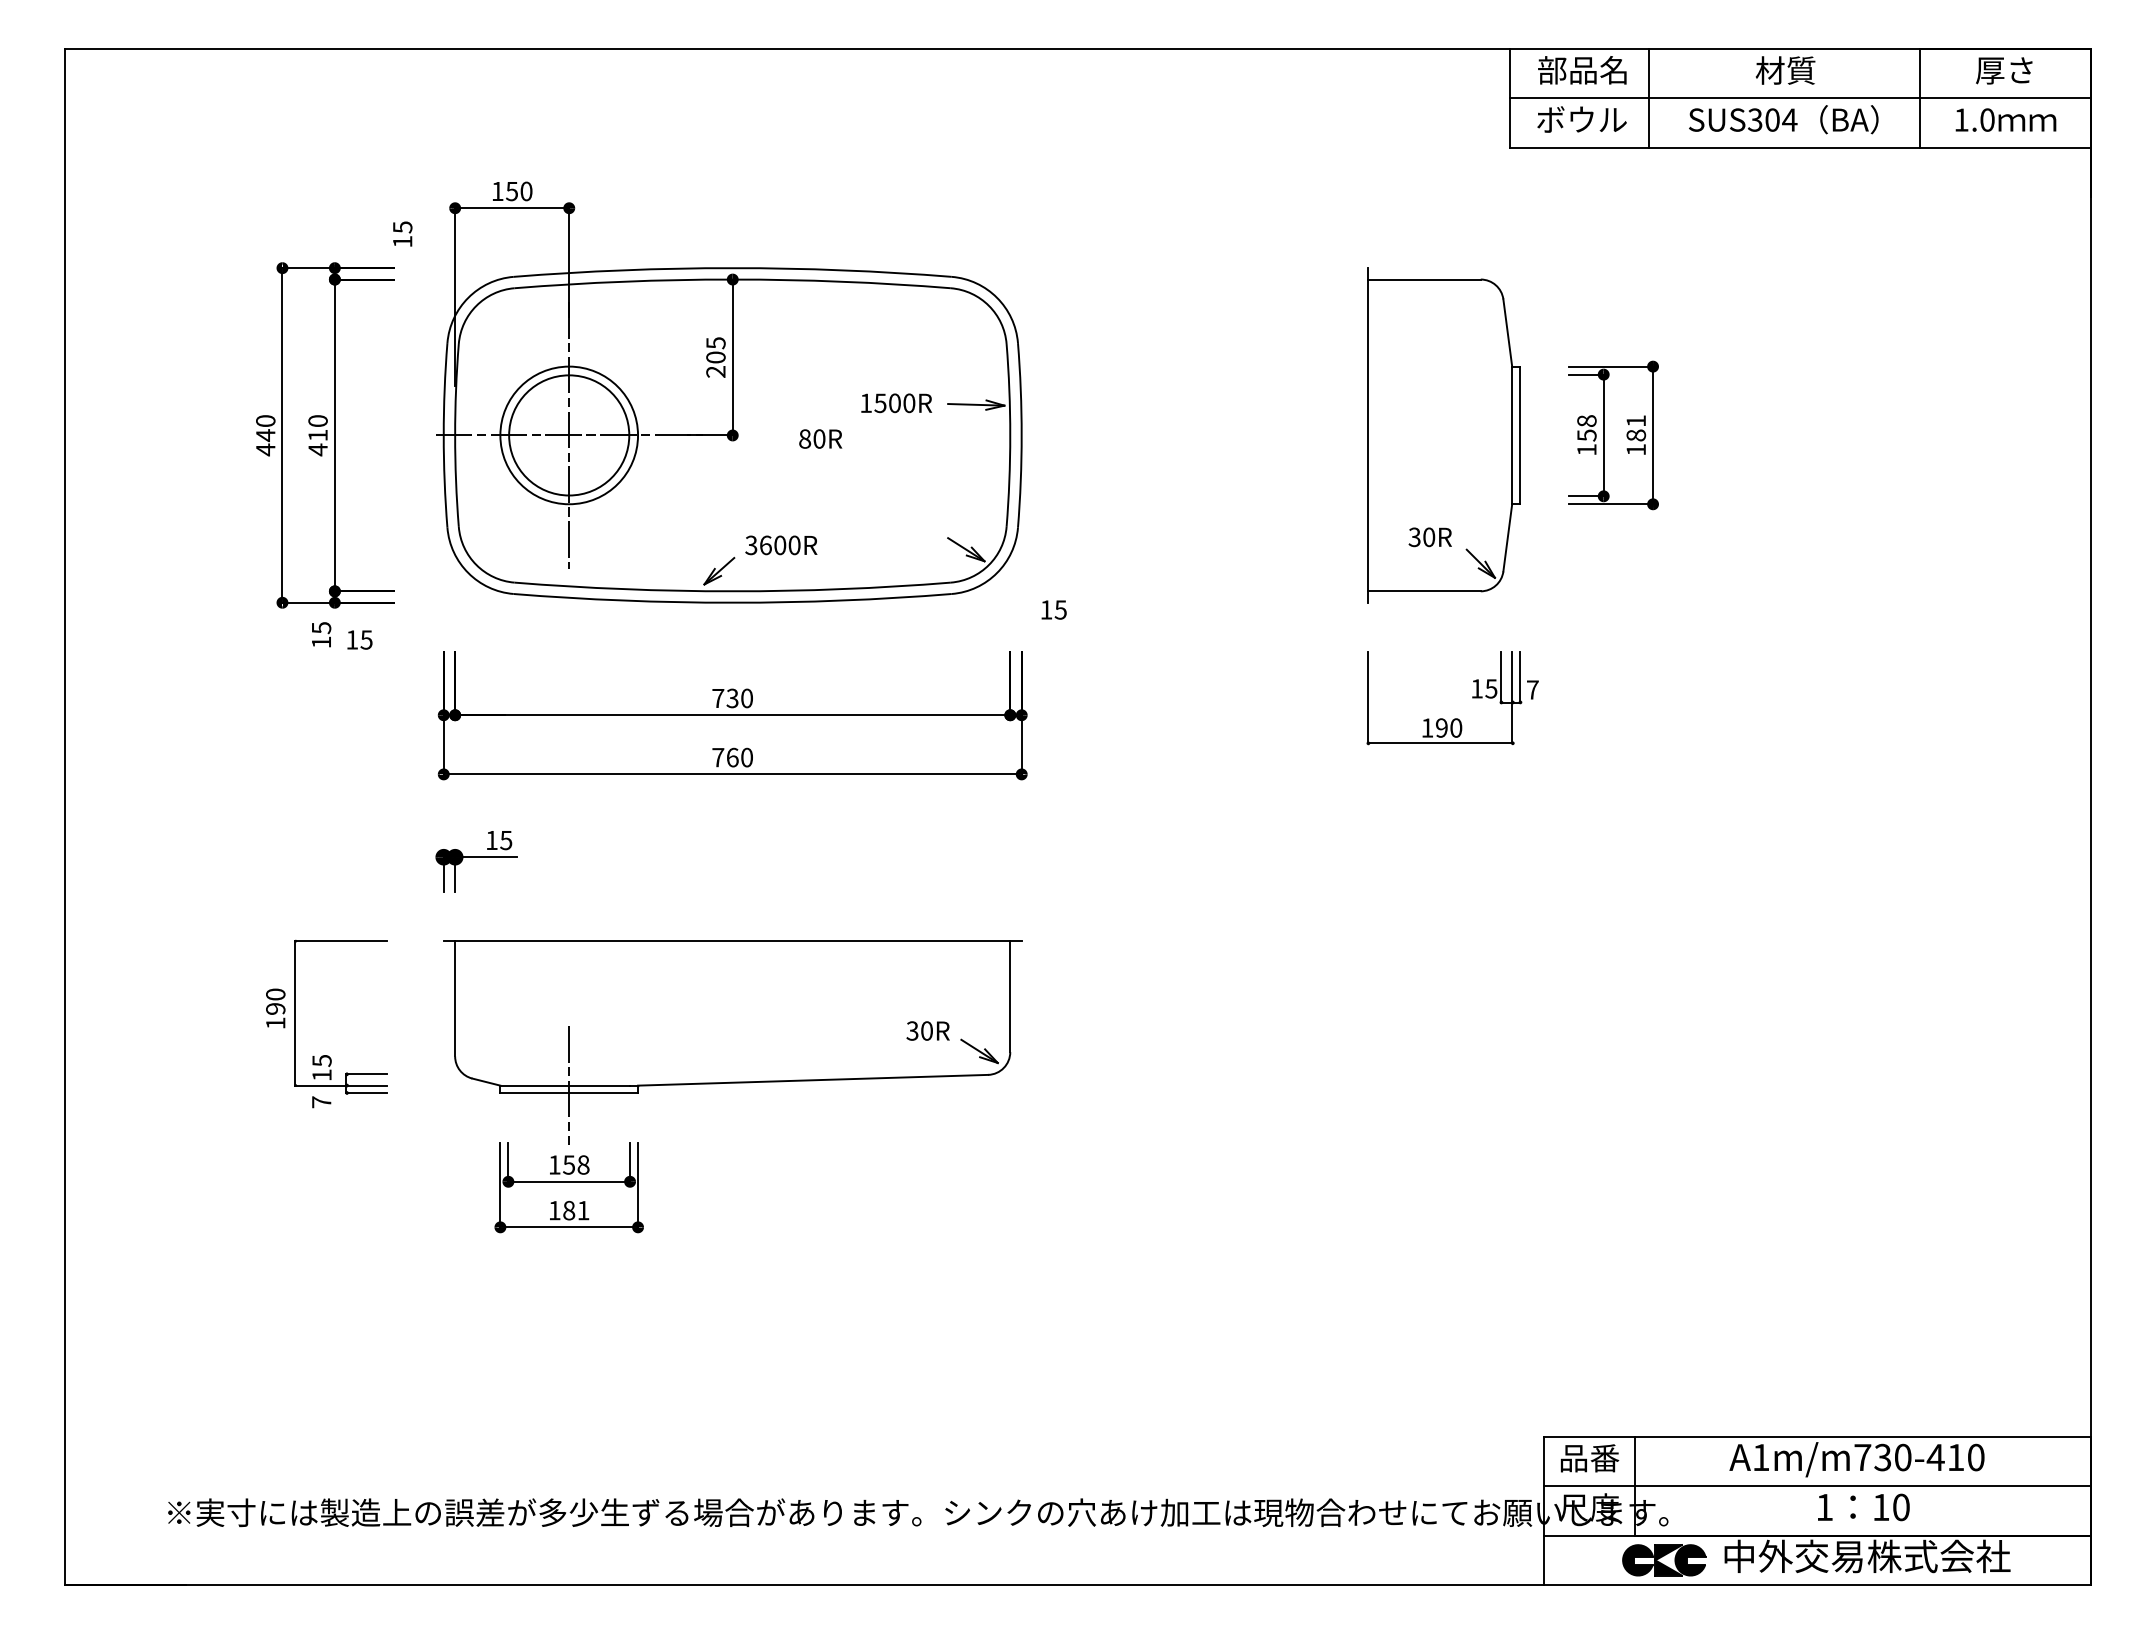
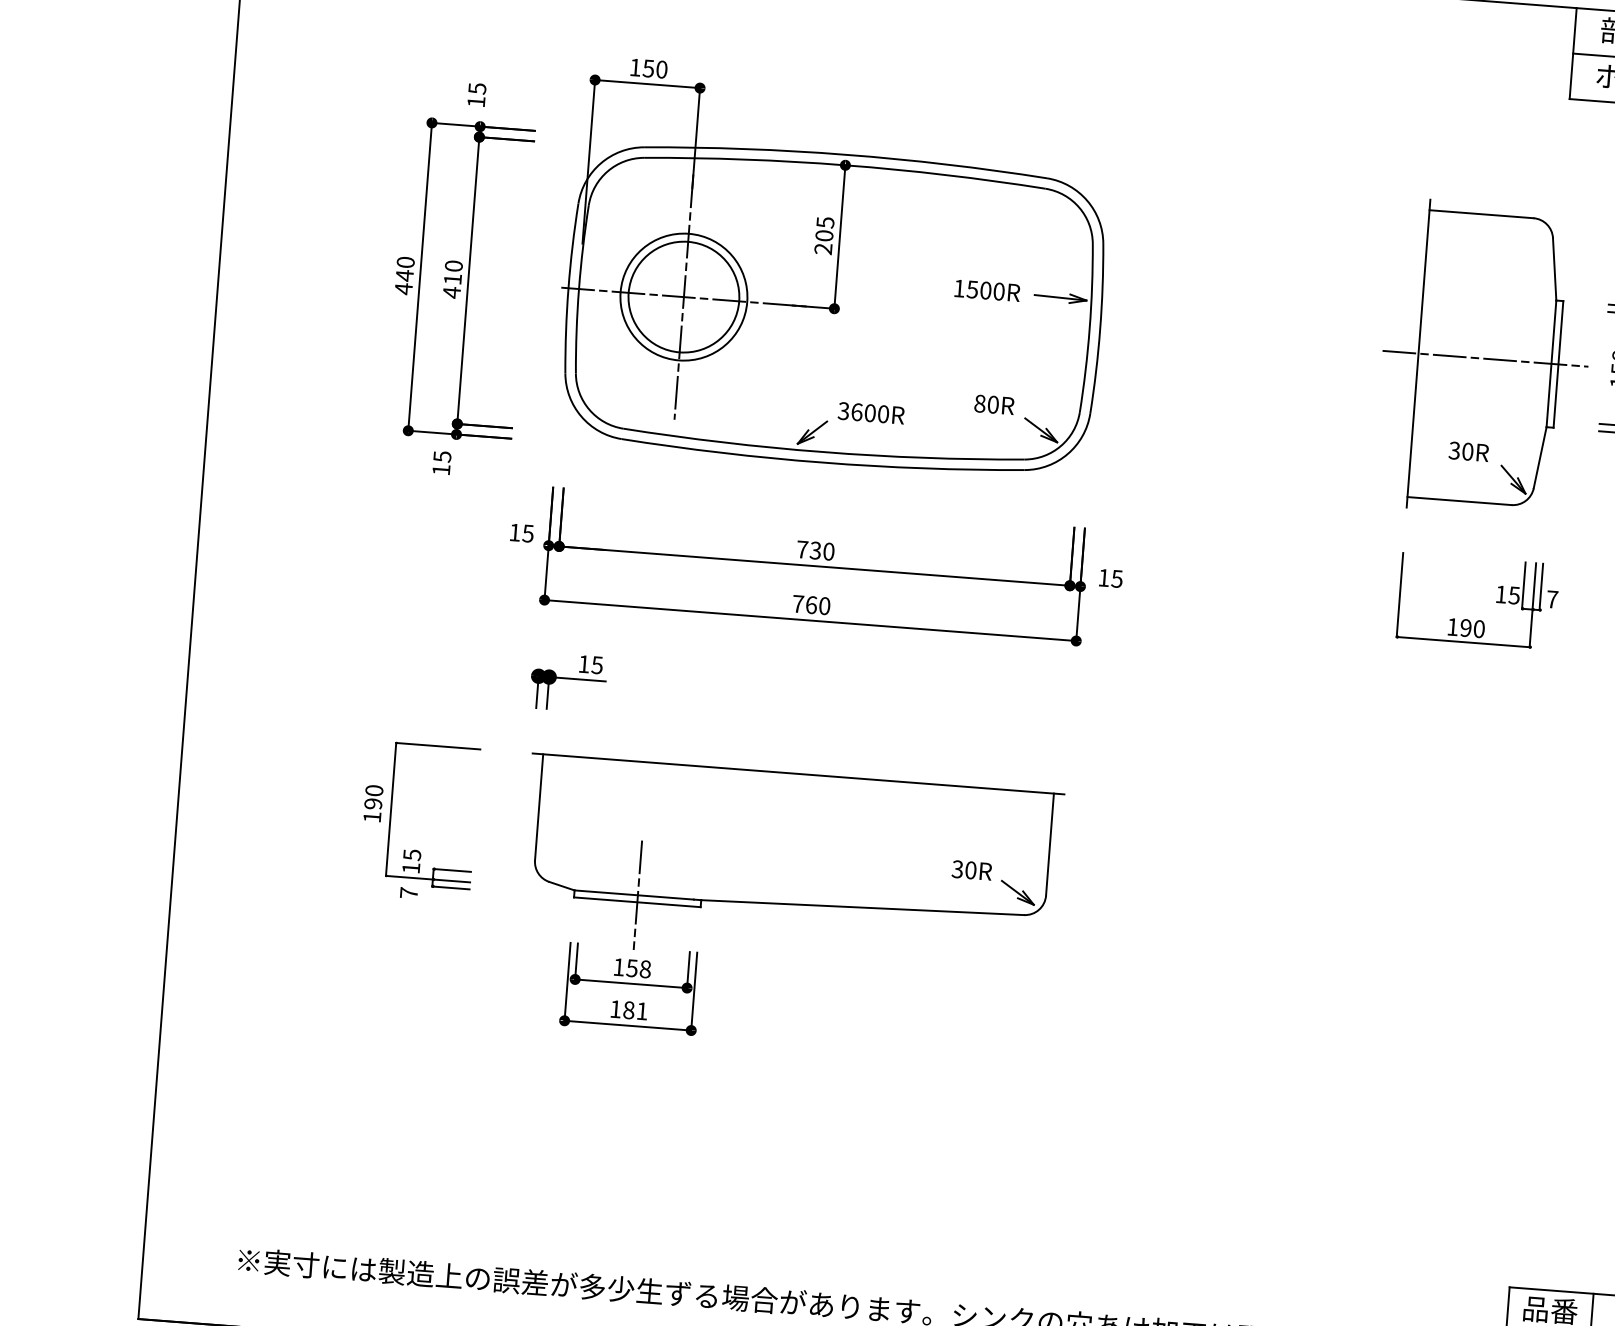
text: (402, 233) -> (476, 94), moved
line: (1440, 435) -> (1485, 358), added
text: (820, 438) -> (994, 404), moved
text: (1053, 609) -> (1110, 578), moved
text: (359, 639) -> (521, 532), moved

